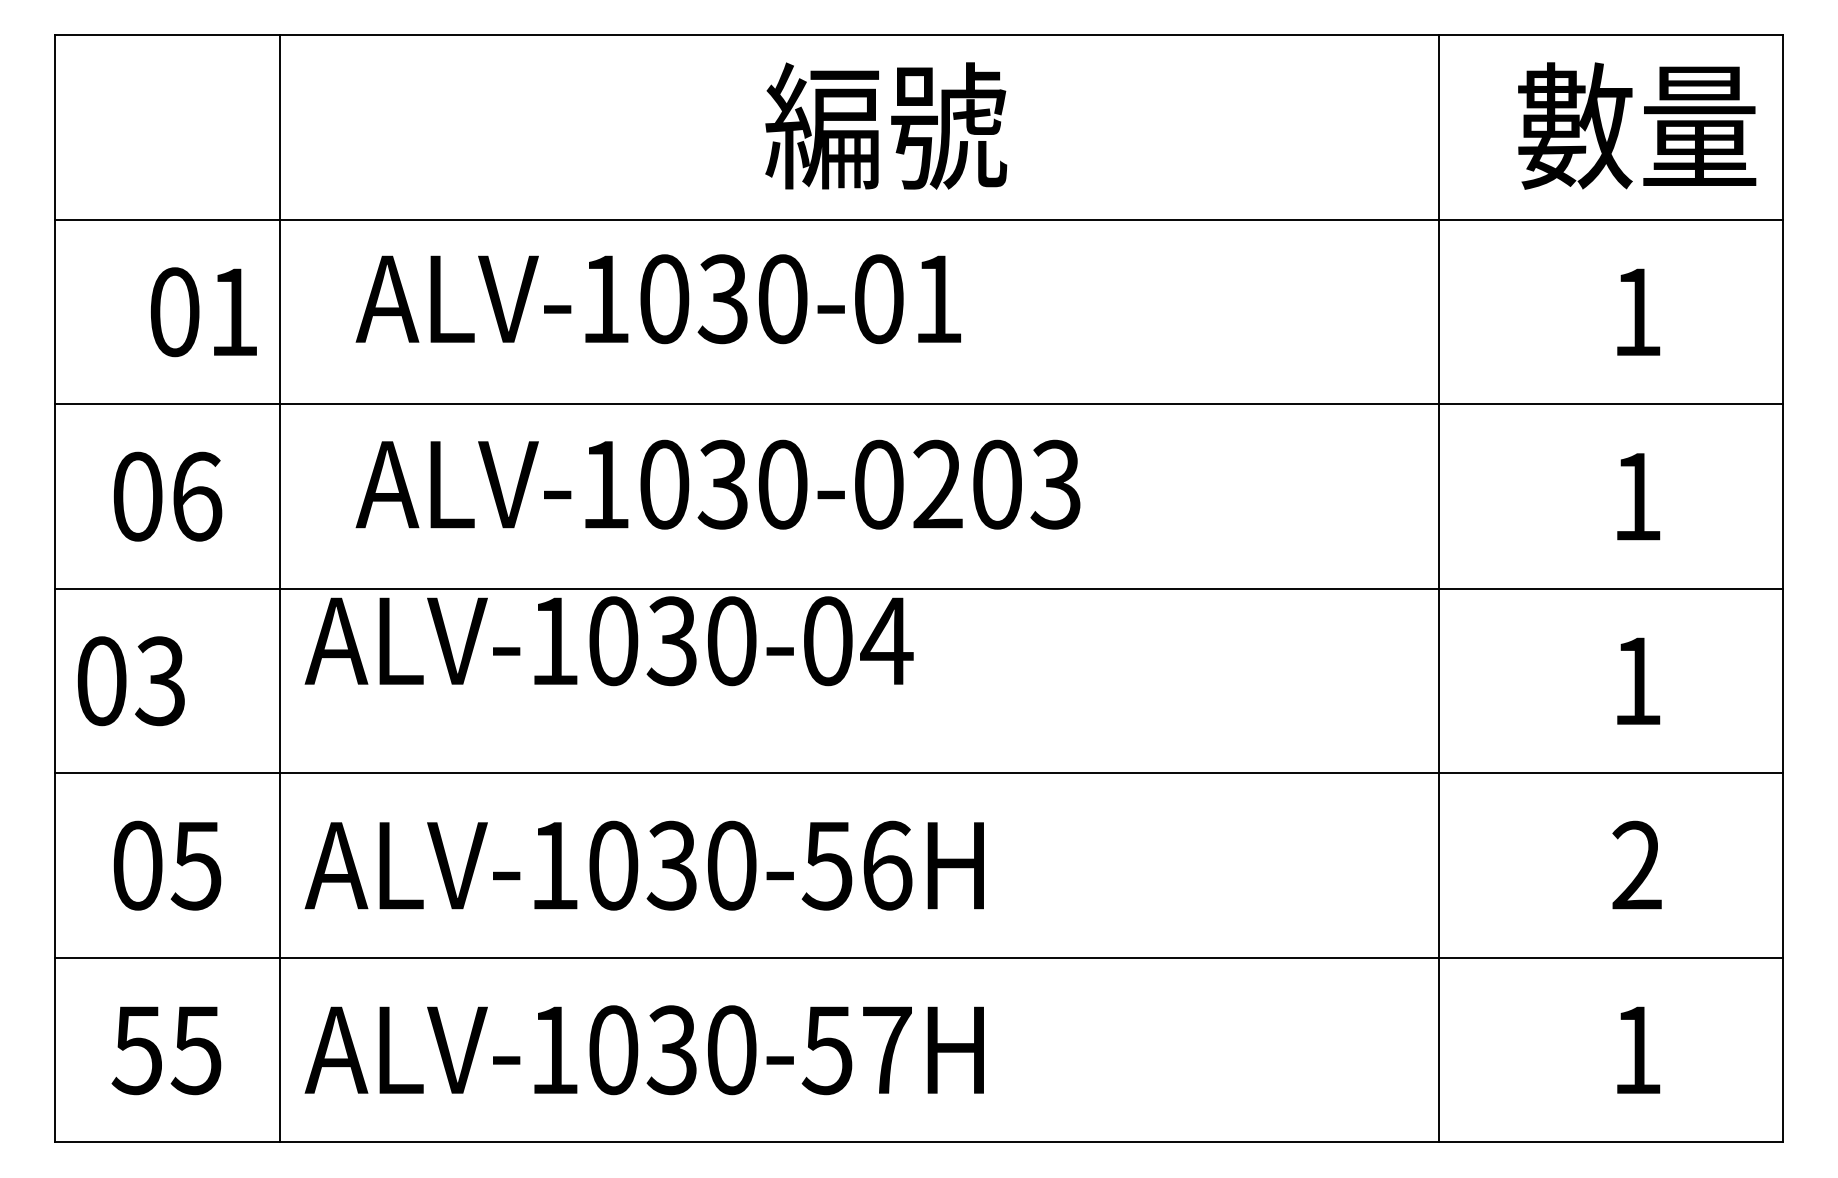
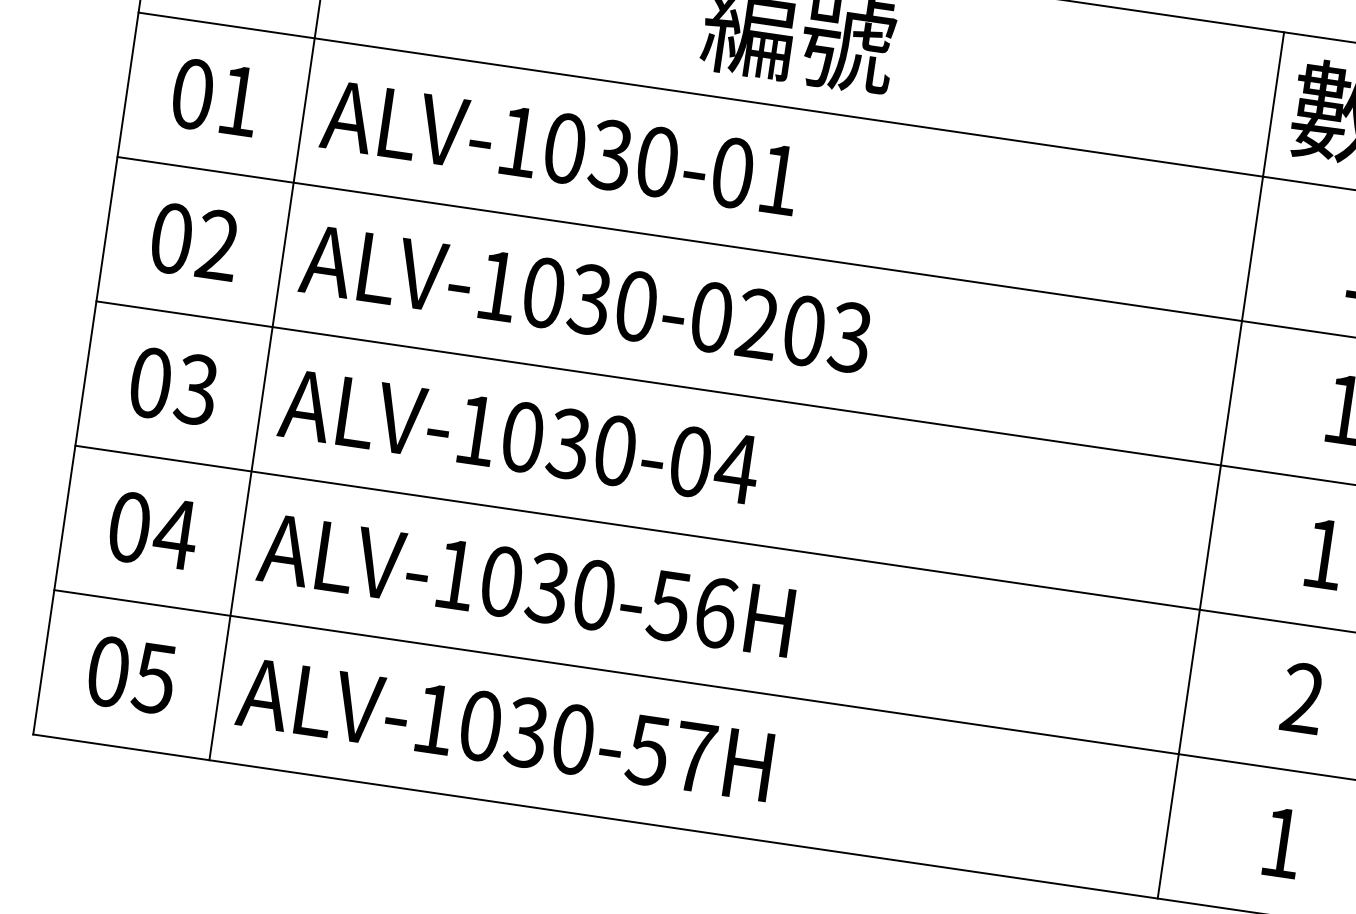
text: (657, 299) -> (559, 147), moved
text: (203, 312) -> (215, 97), moved
text: (717, 484) -> (585, 298), moved
text: (197, 496) -> (218, 245), 06 -> 02
line: (1439, 588) -> (1221, 465), moved
text: (608, 641) -> (518, 436), moved
text: (130, 681) -> (173, 386), moved
text: (196, 866) -> (175, 534), 05 -> 04
text: (136, 1050) -> (107, 671), 55 -> 05

